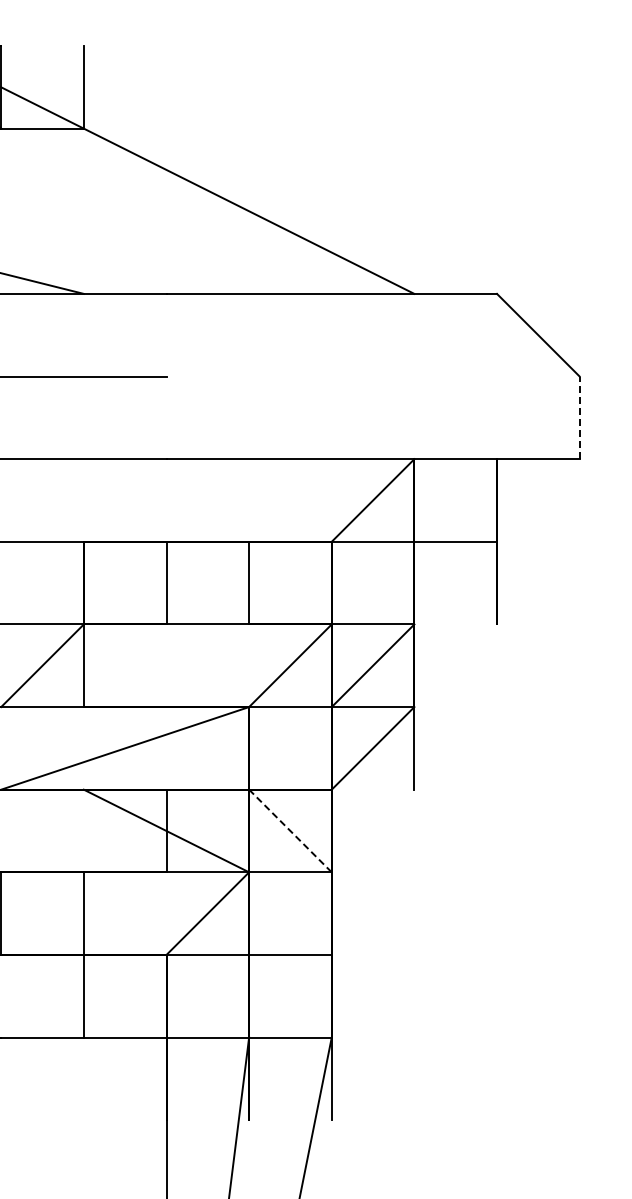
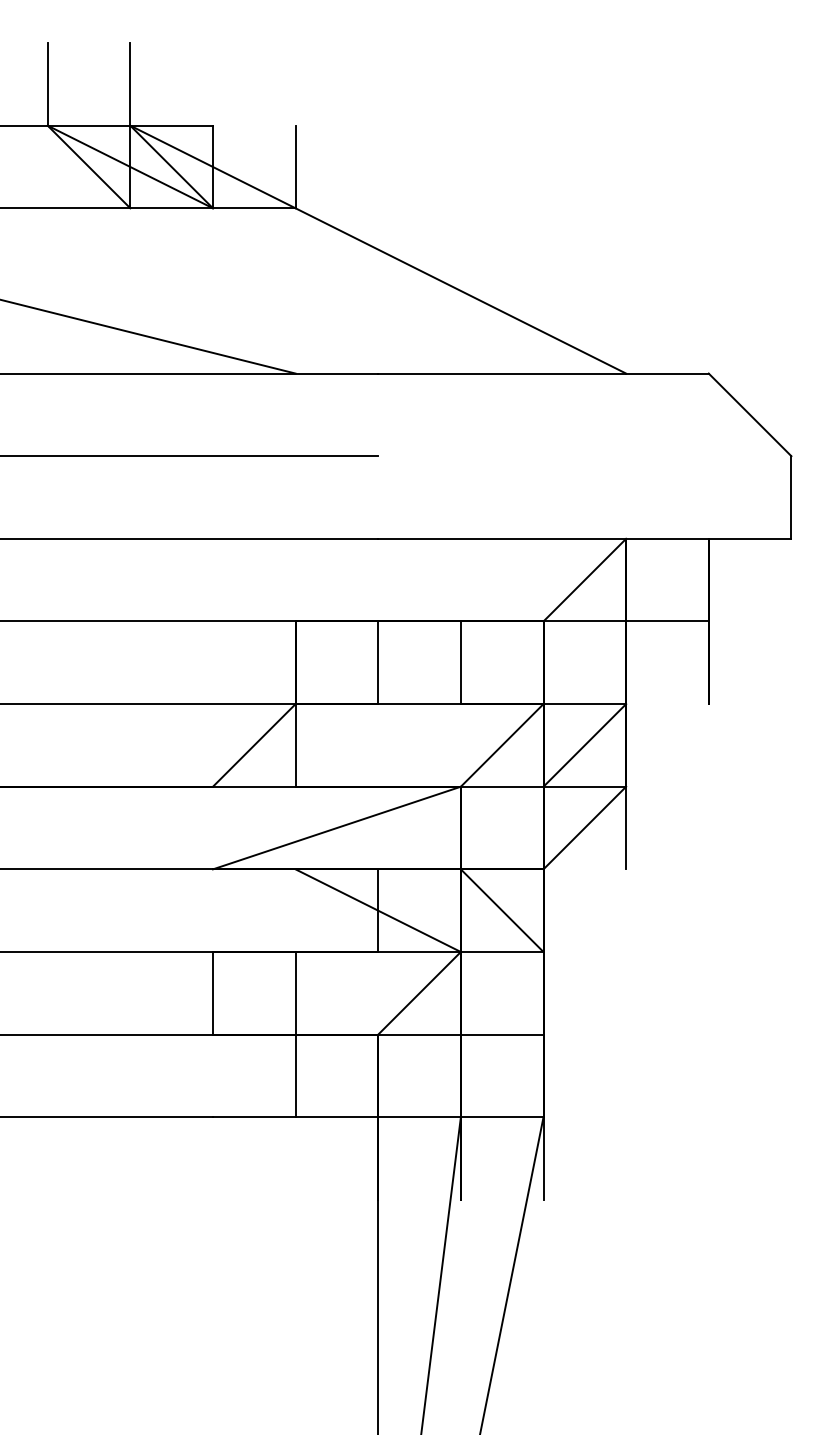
line: (579, 417) -> (791, 497), dashed -> solid
line: (289, 830) -> (501, 910), dashed -> solid

